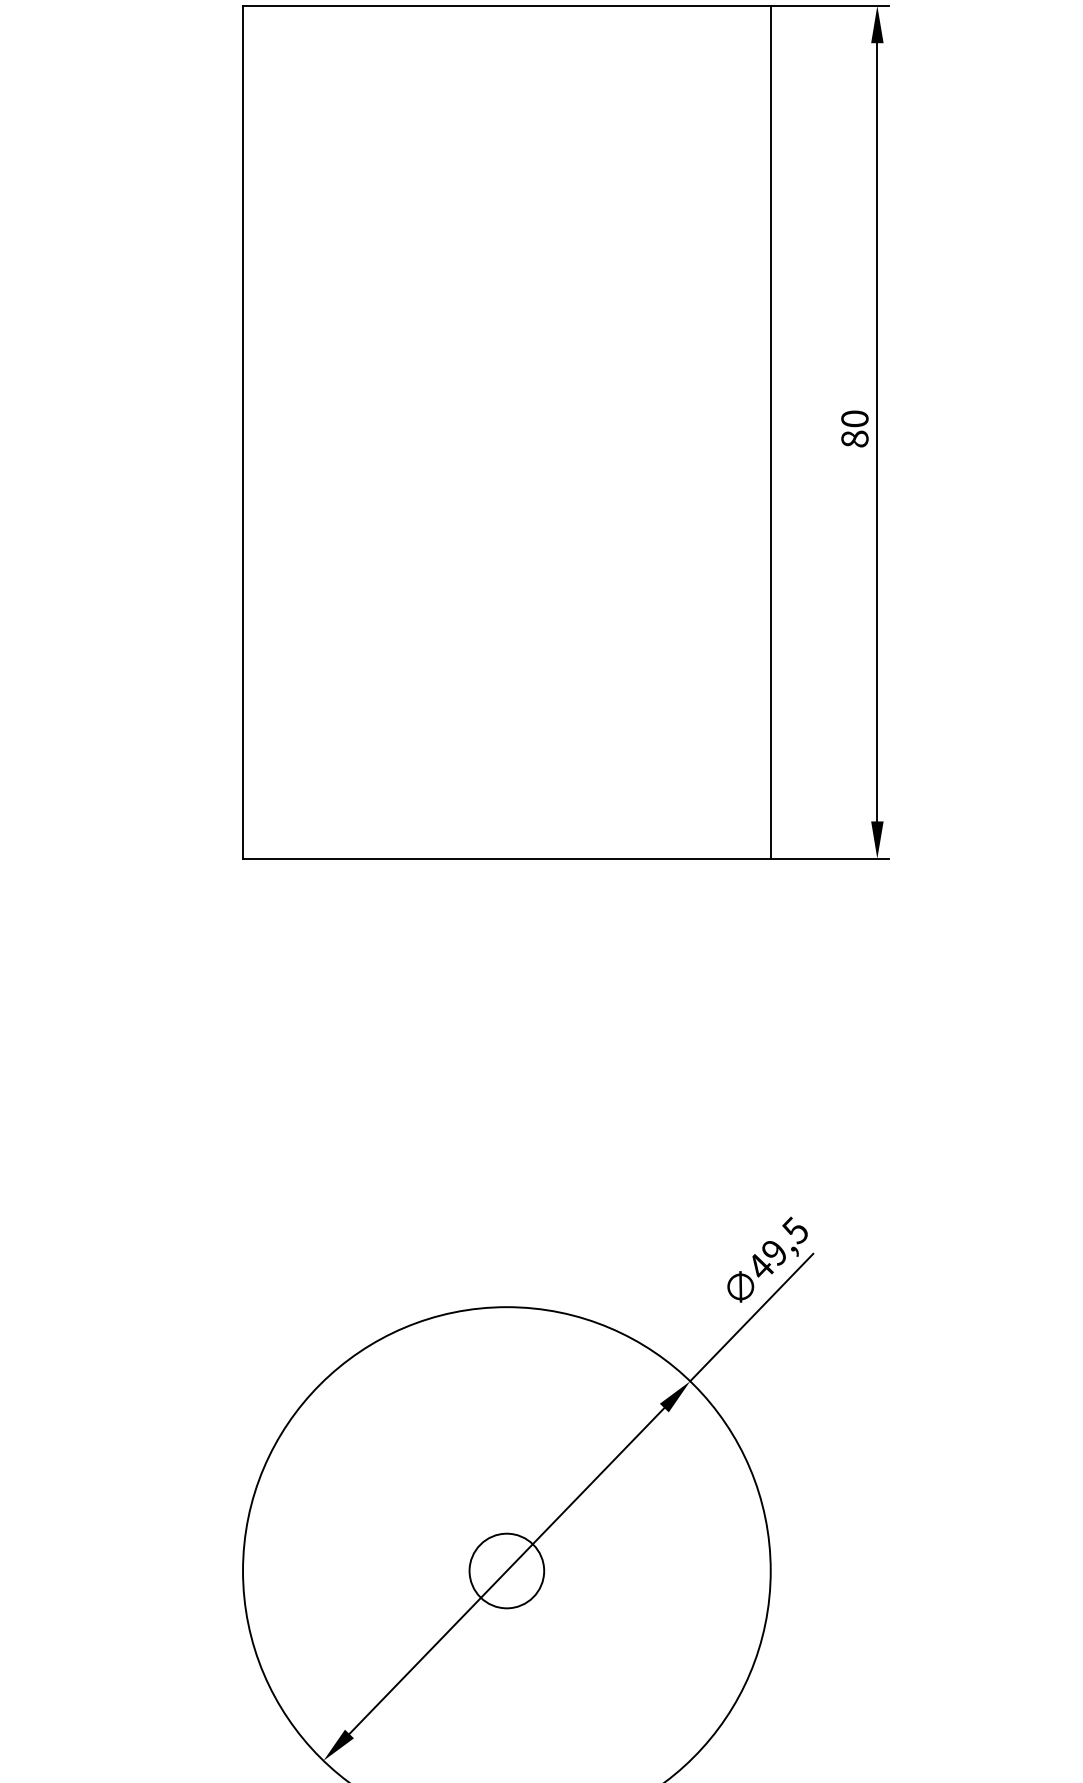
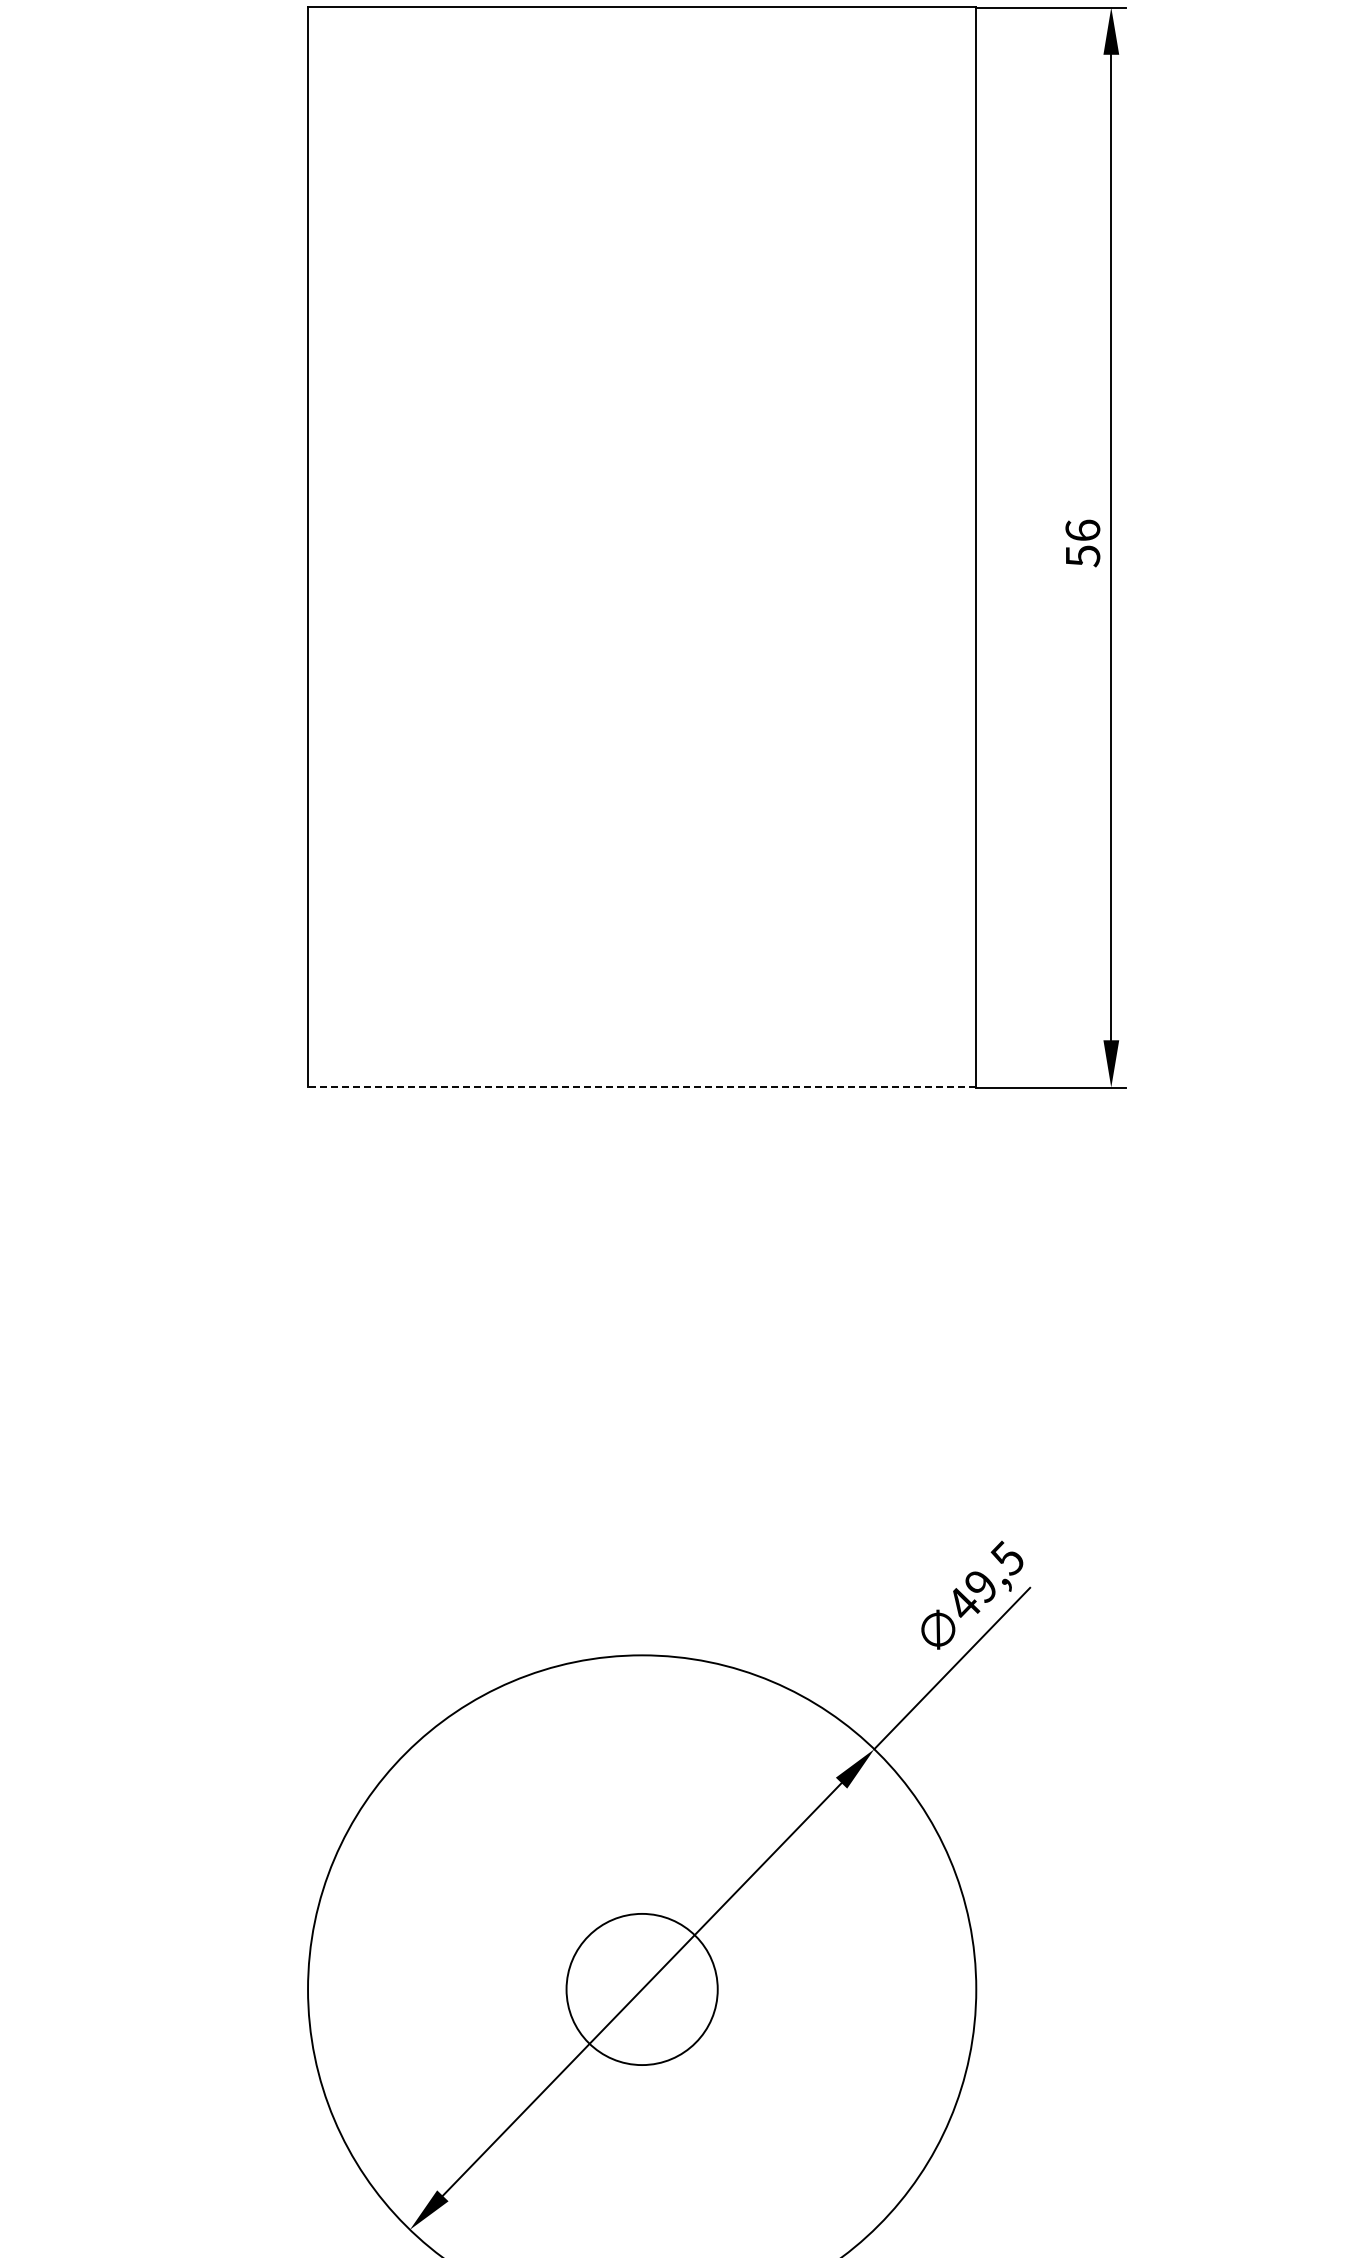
text: (854, 429) -> (1082, 543), 80 -> 56
line: (506, 858) -> (641, 1087), solid -> dashed
circle: (506, 1571) -> (641, 1989), size x1.6

